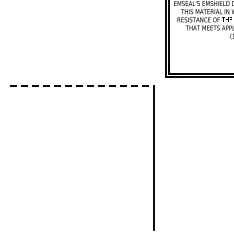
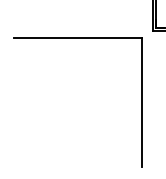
line: (82, 85) -> (78, 37), dashed -> solid

